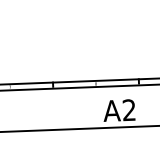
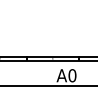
text: (129, 109) -> (72, 75), A2 -> A0

